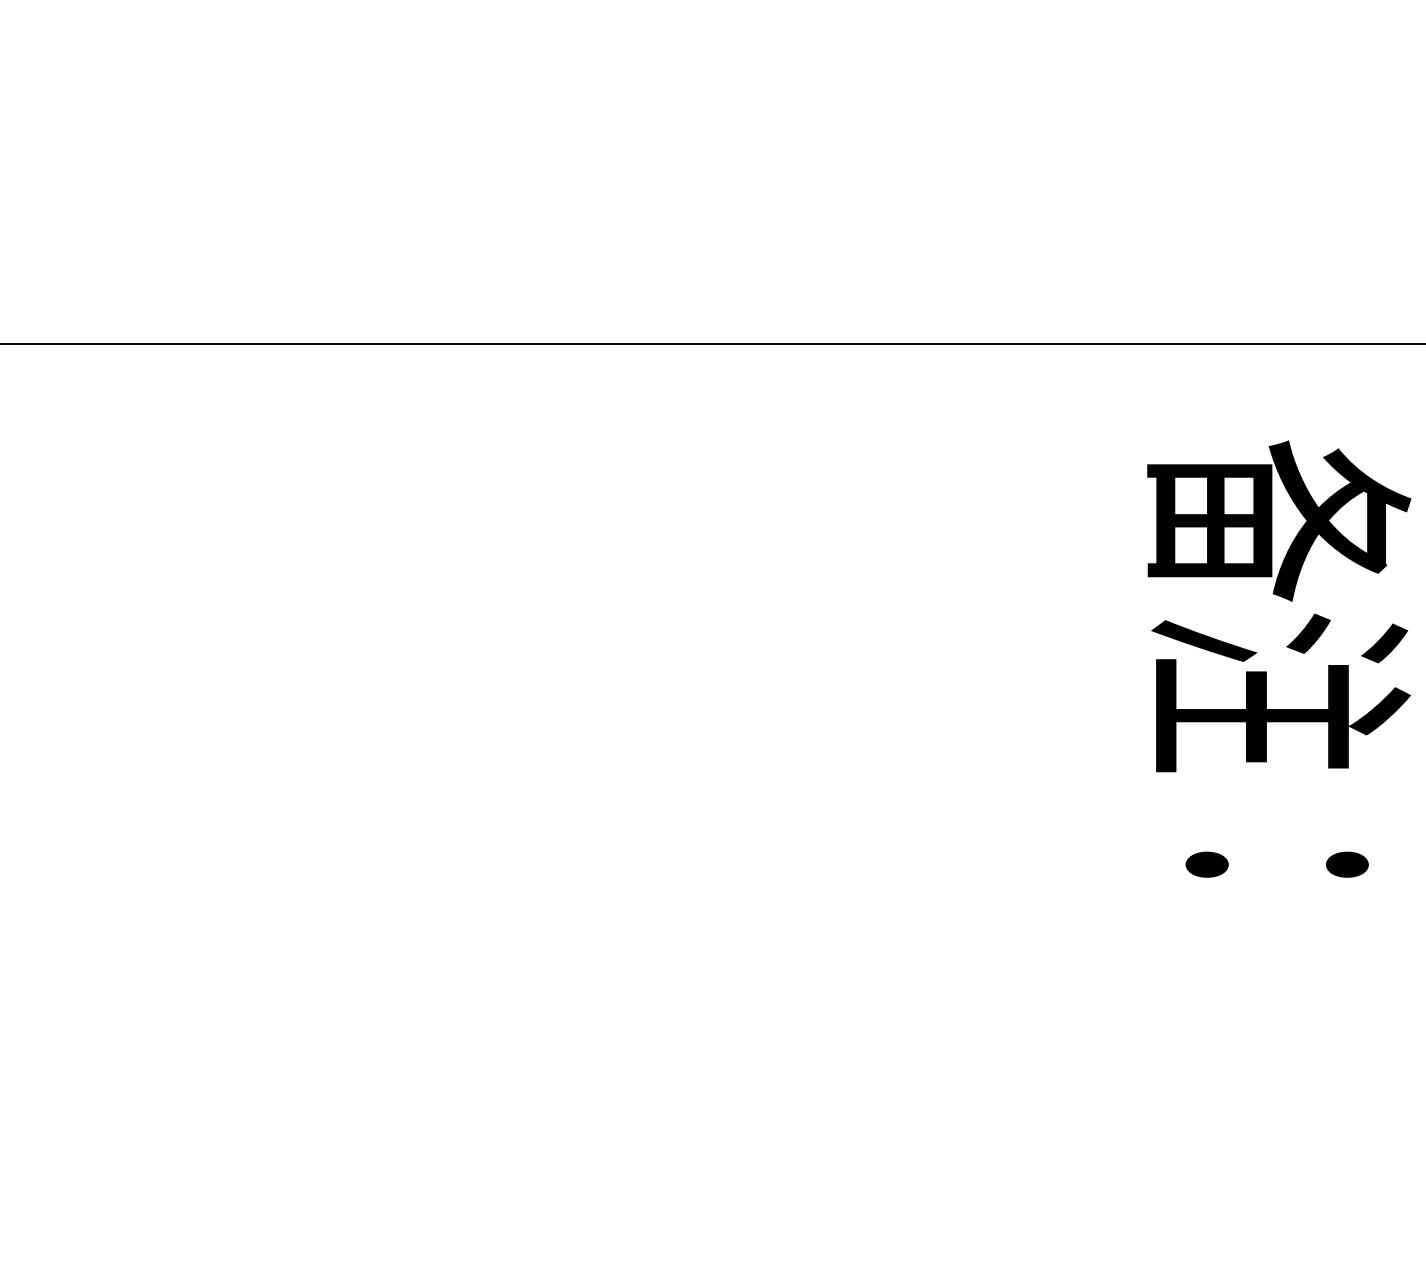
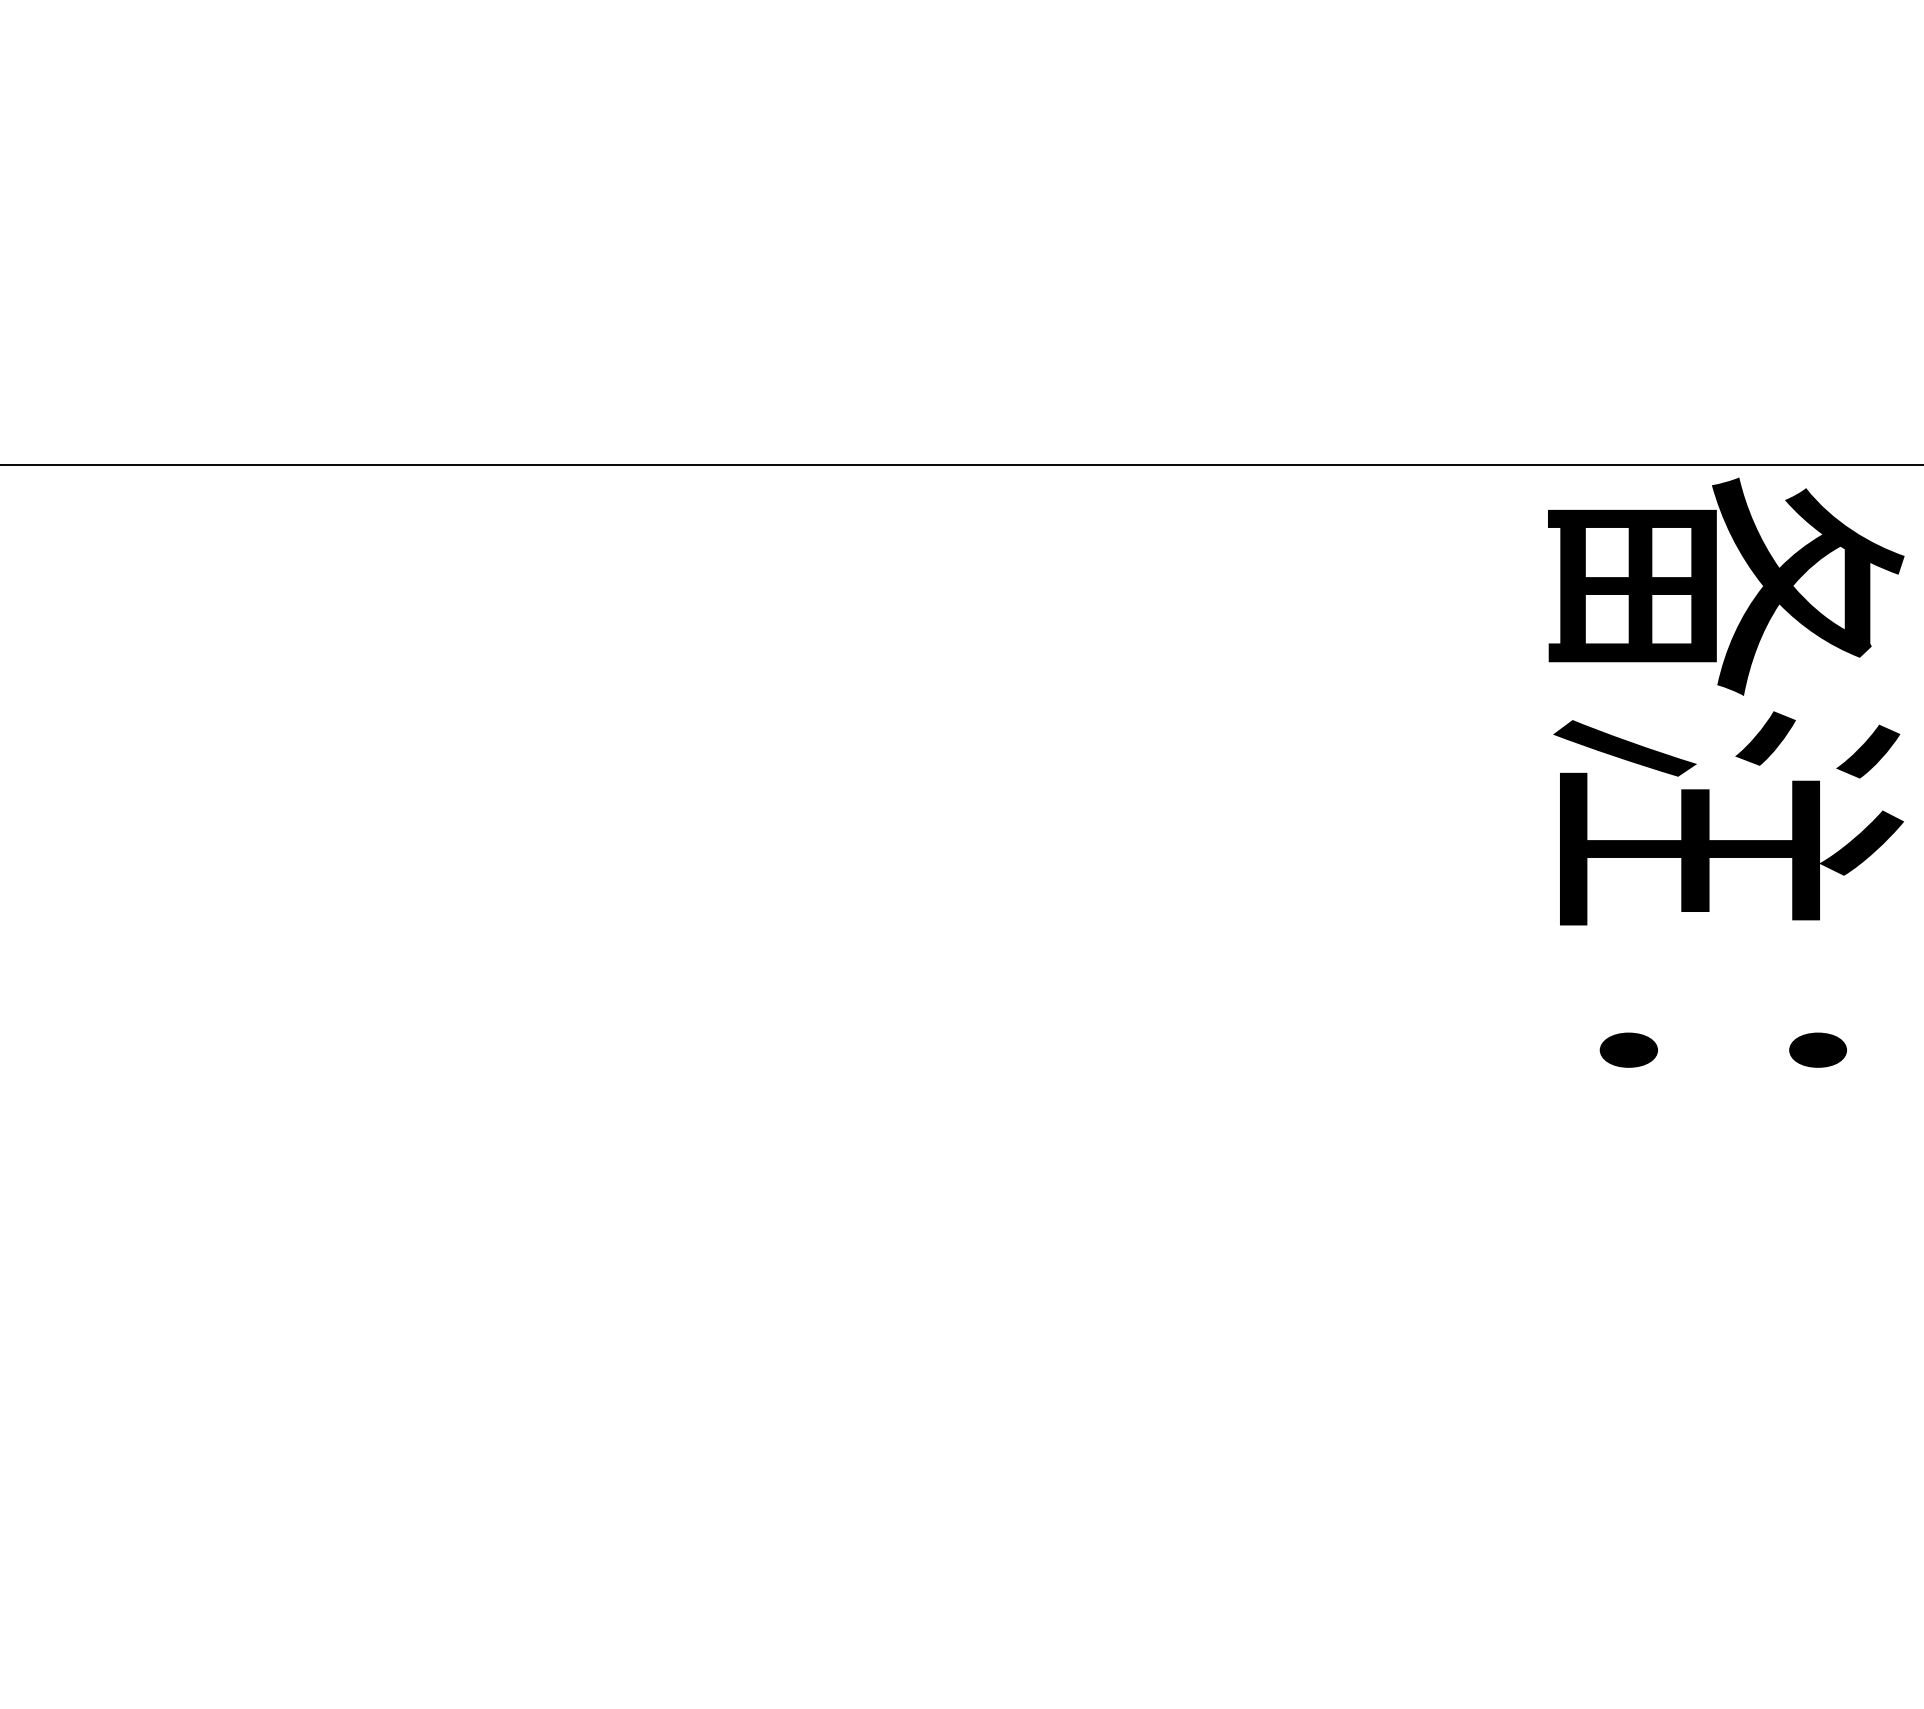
text: (1279, 658) -> (1726, 772), moved

